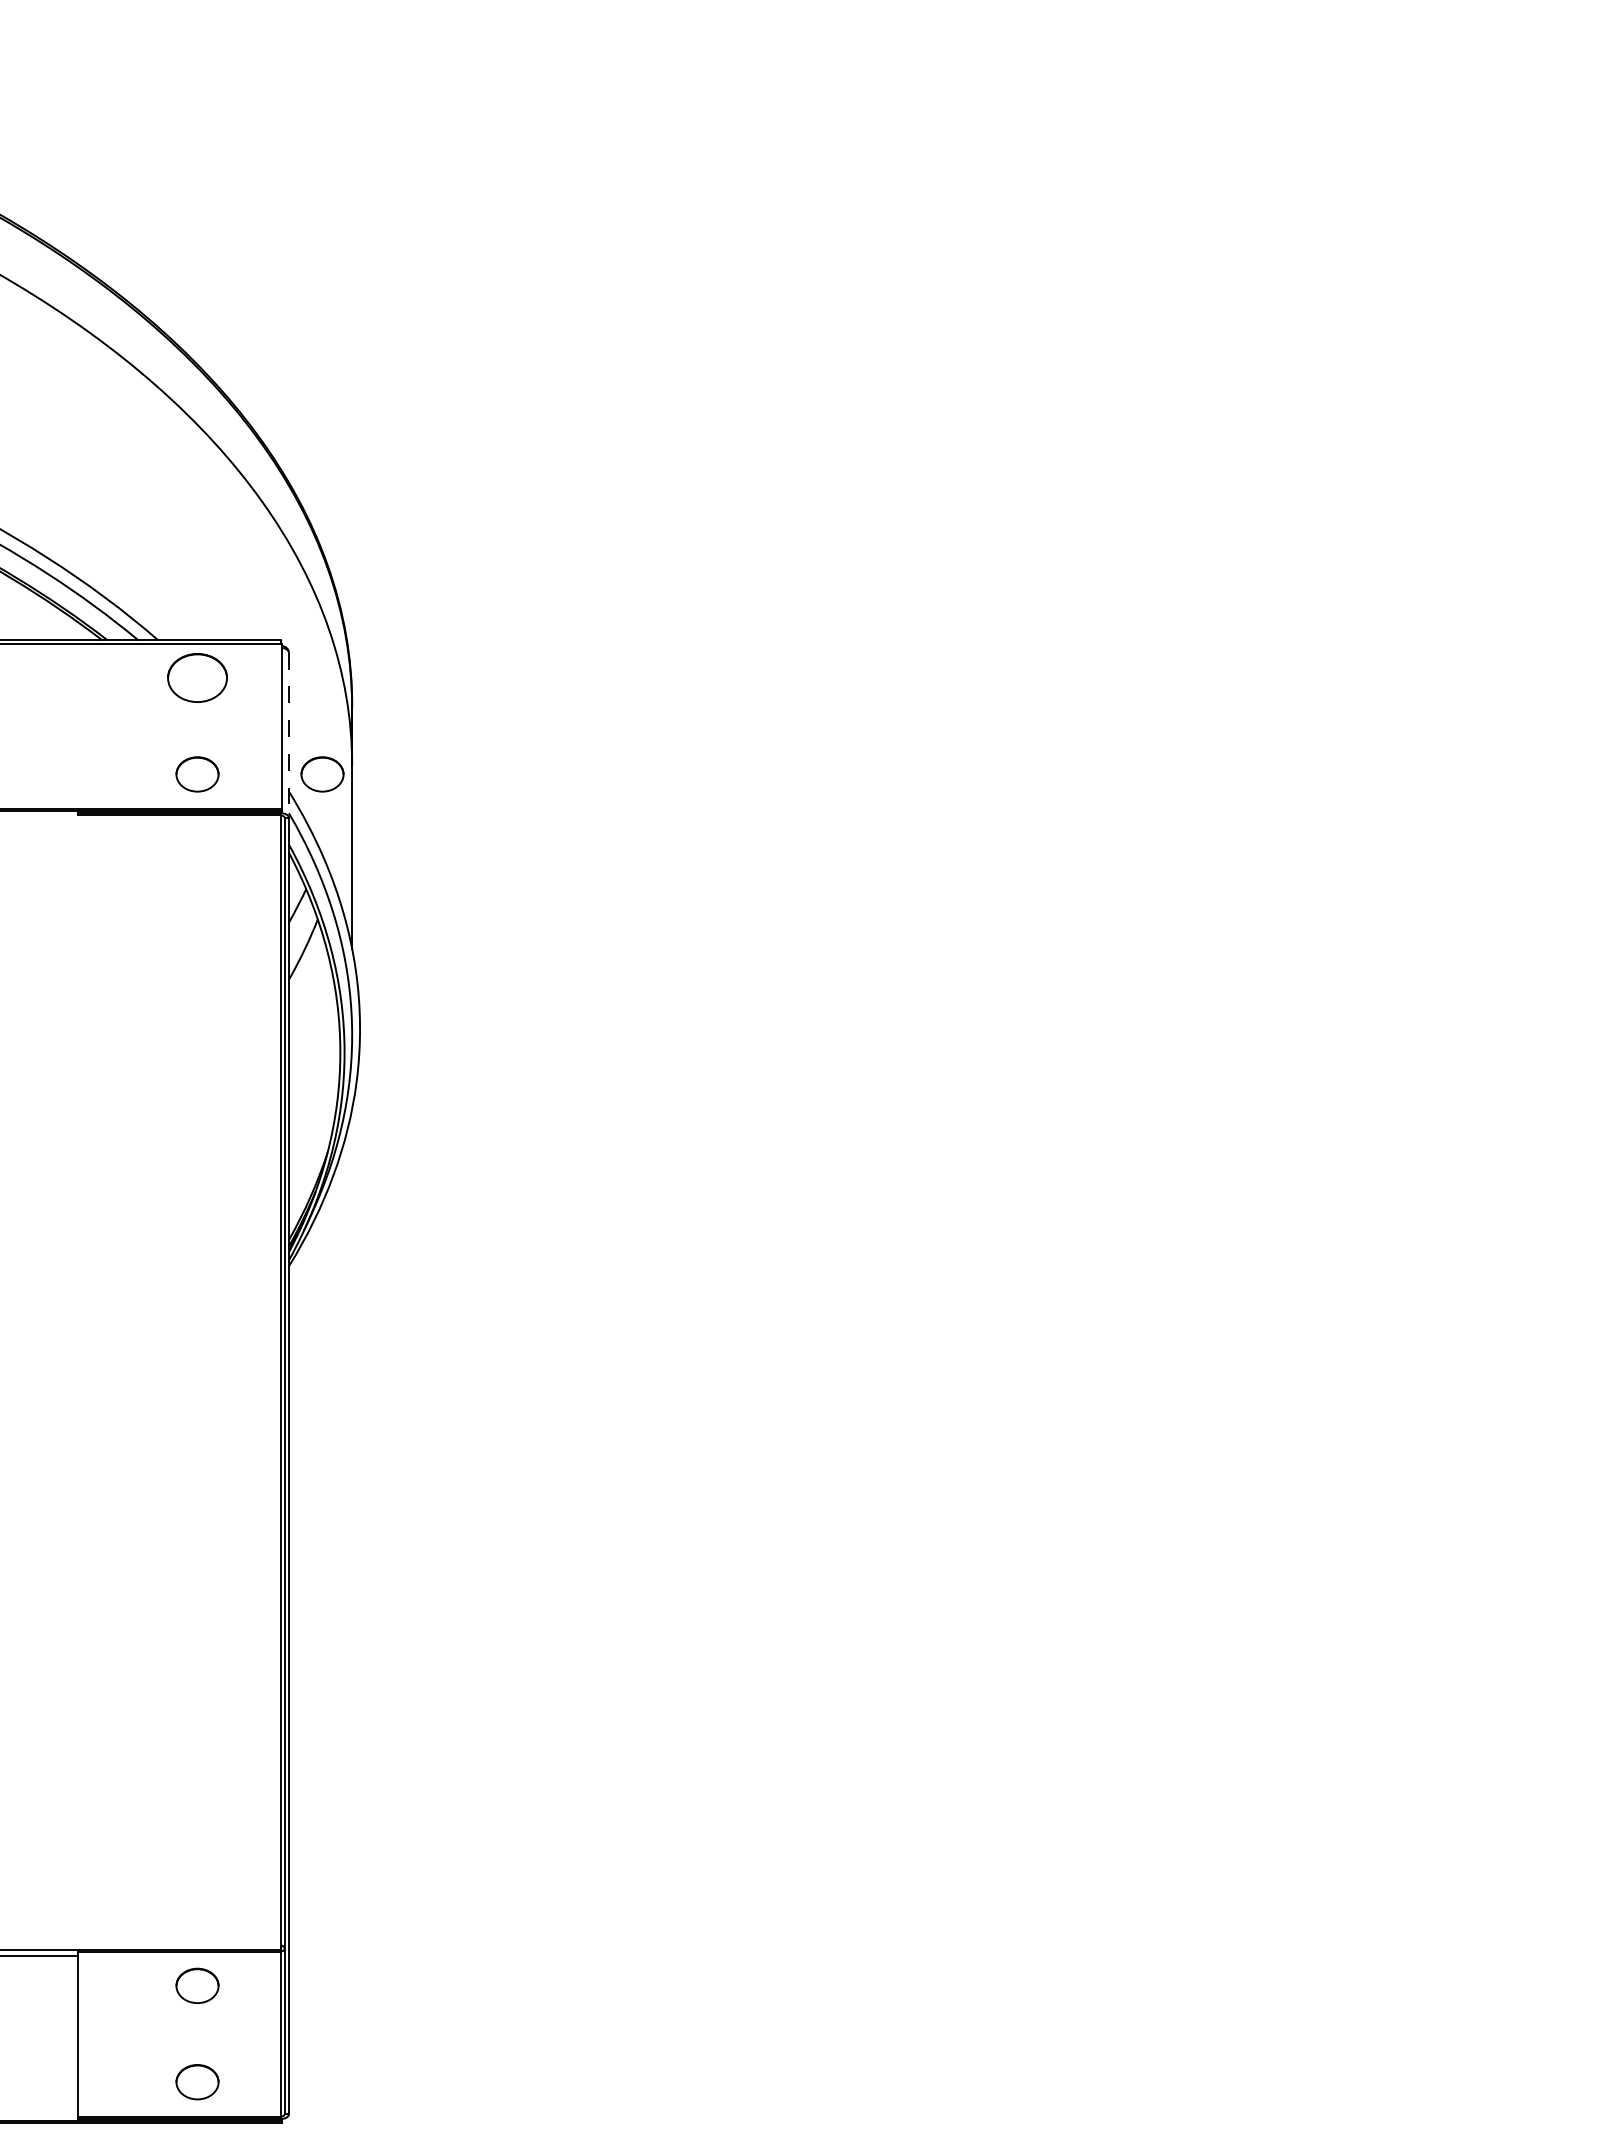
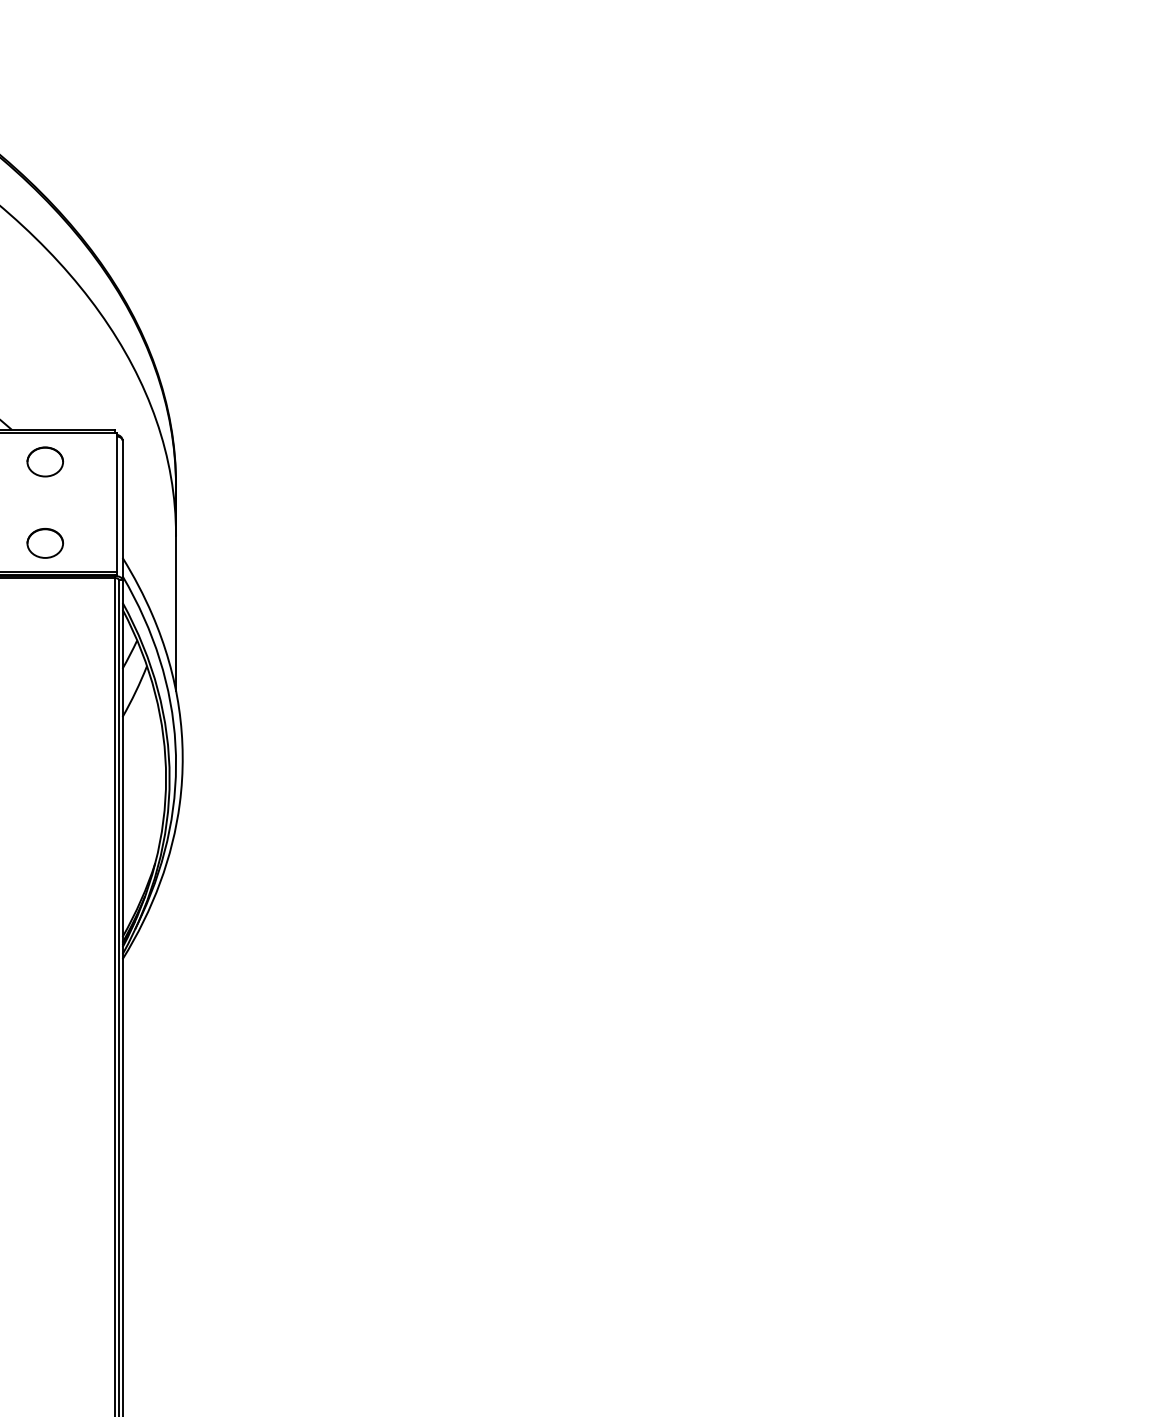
part: (197, 678) -> (45, 462), size x0.71
line: (288, 735) -> (122, 510), dashed -> solid
part: (322, 774) -> (150, 543), removed

